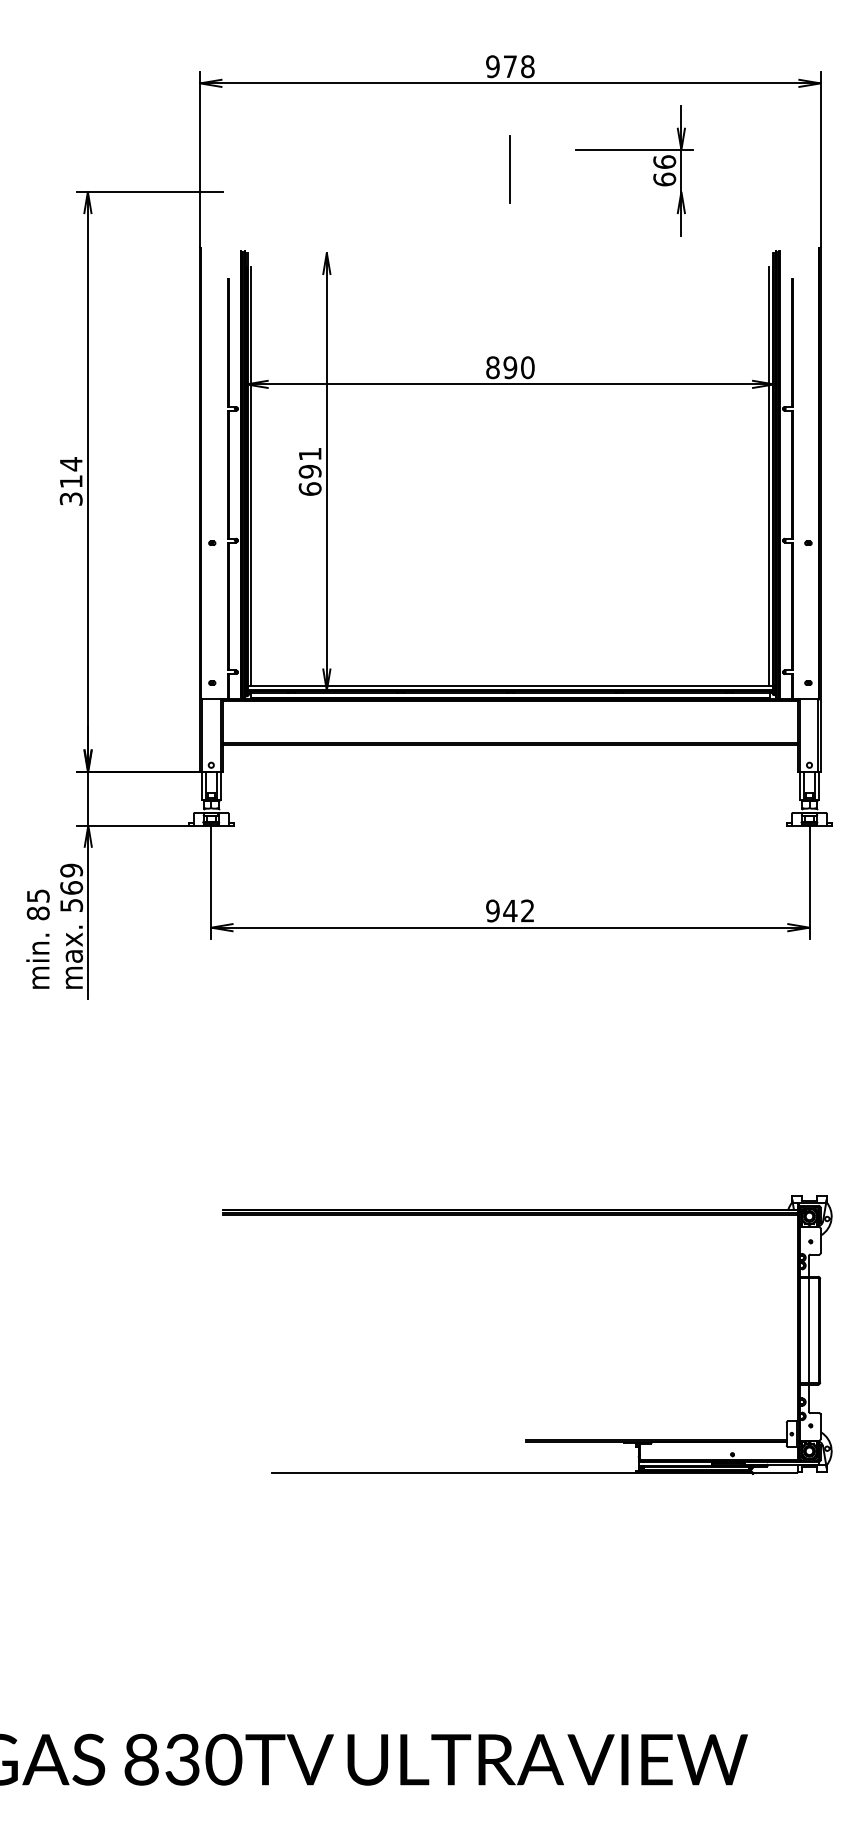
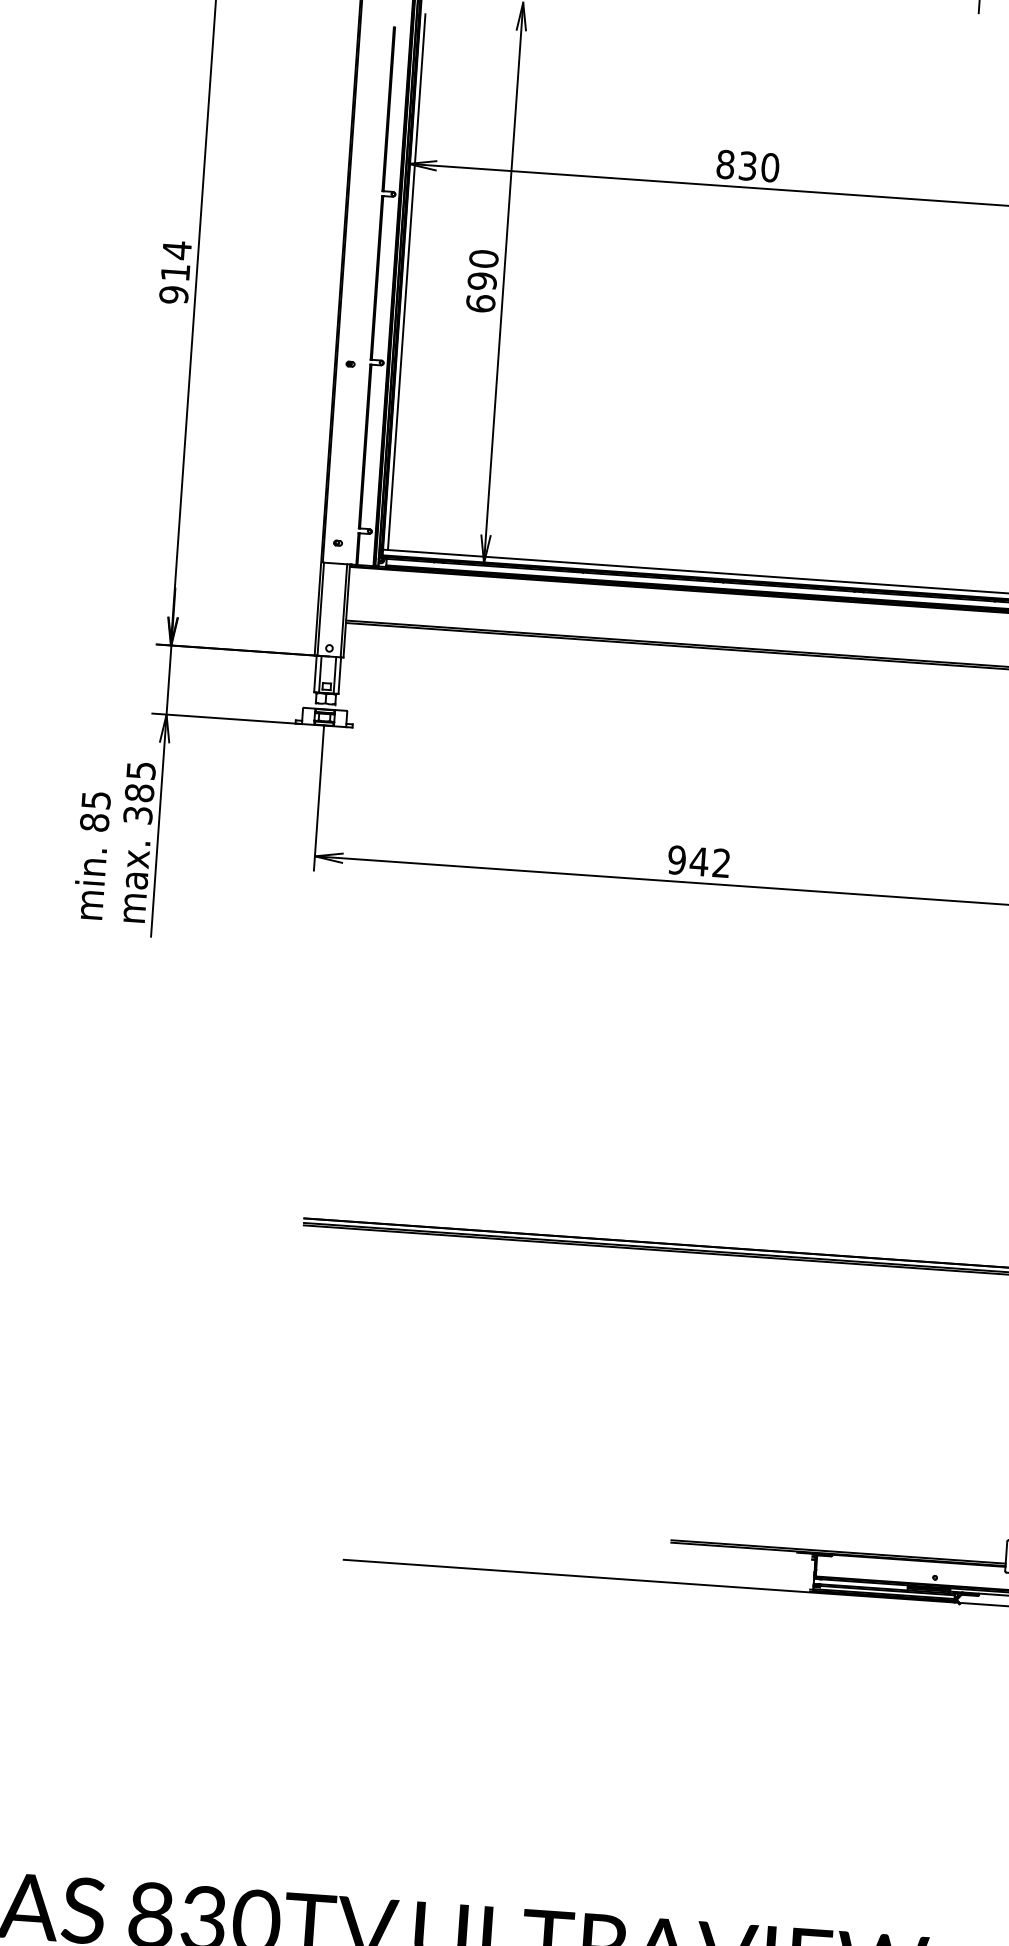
text: (510, 367) -> (748, 165), 890 -> 830
text: (309, 454) -> (483, 259), 691 -> 690
text: (70, 498) -> (173, 294), 314 -> 914
text: (71, 887) -> (139, 792), 569 -> 385

